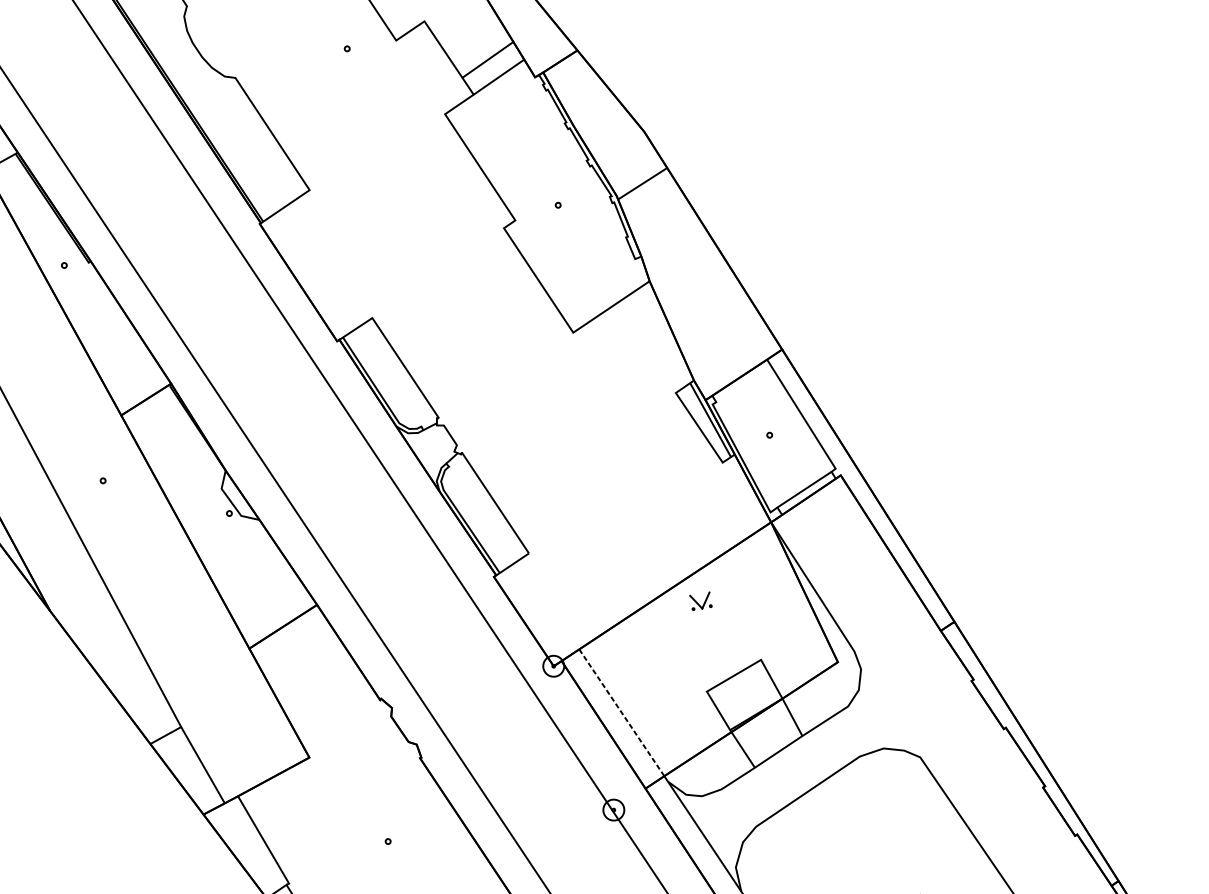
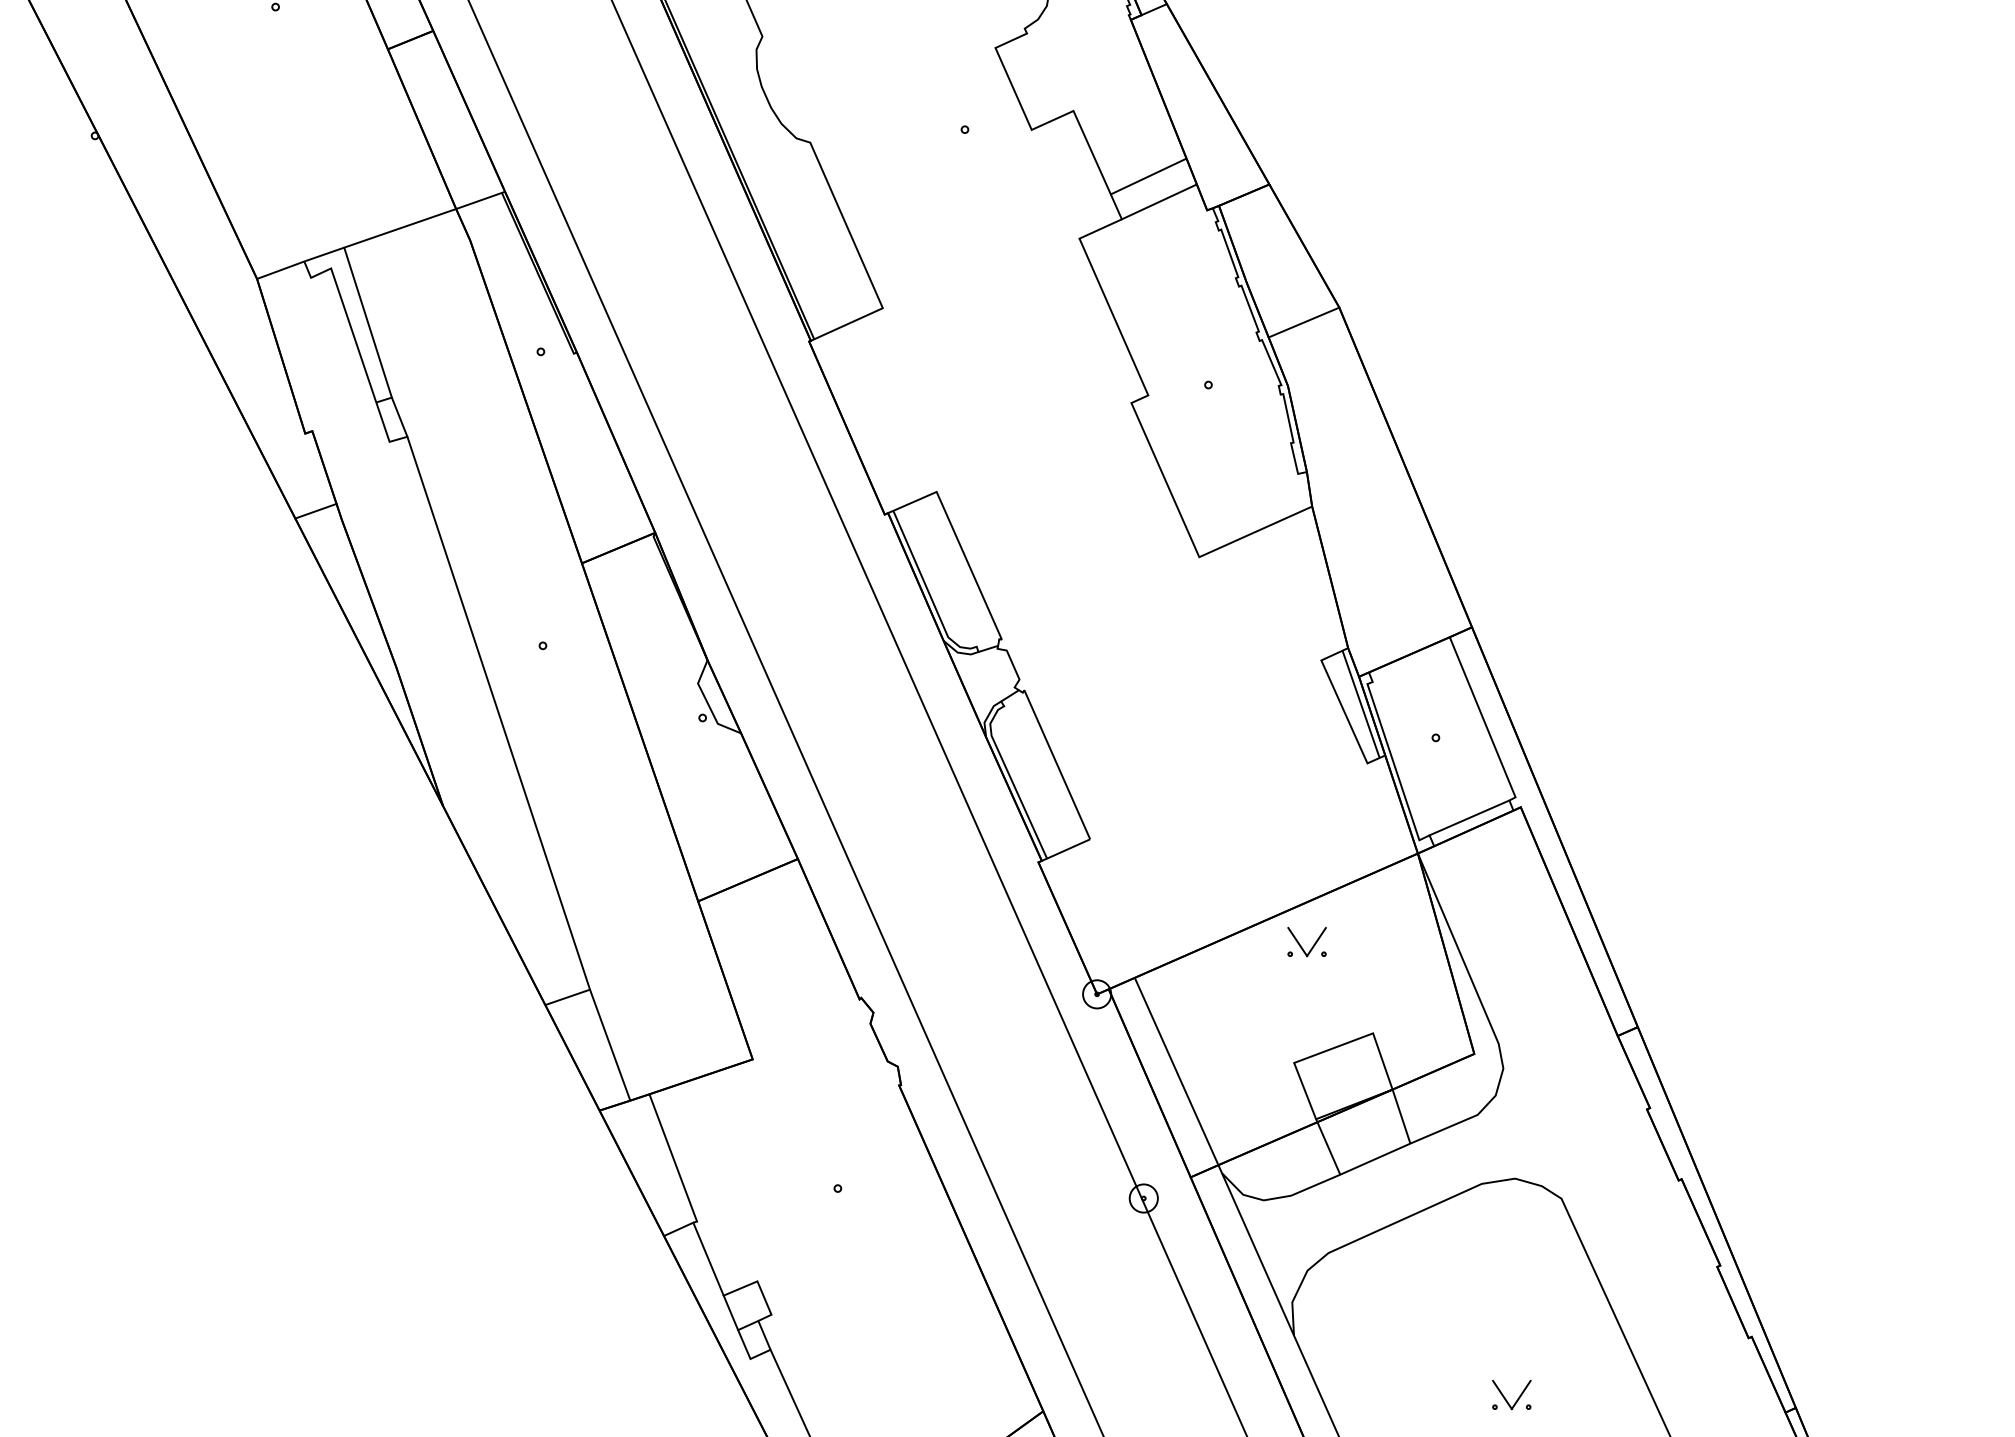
line: (642, 183) -> (1303, 322), moved
part: (700, 601) -> (1306, 942), size x1.43
line: (621, 712) -> (1176, 1071), dashed -> solid

